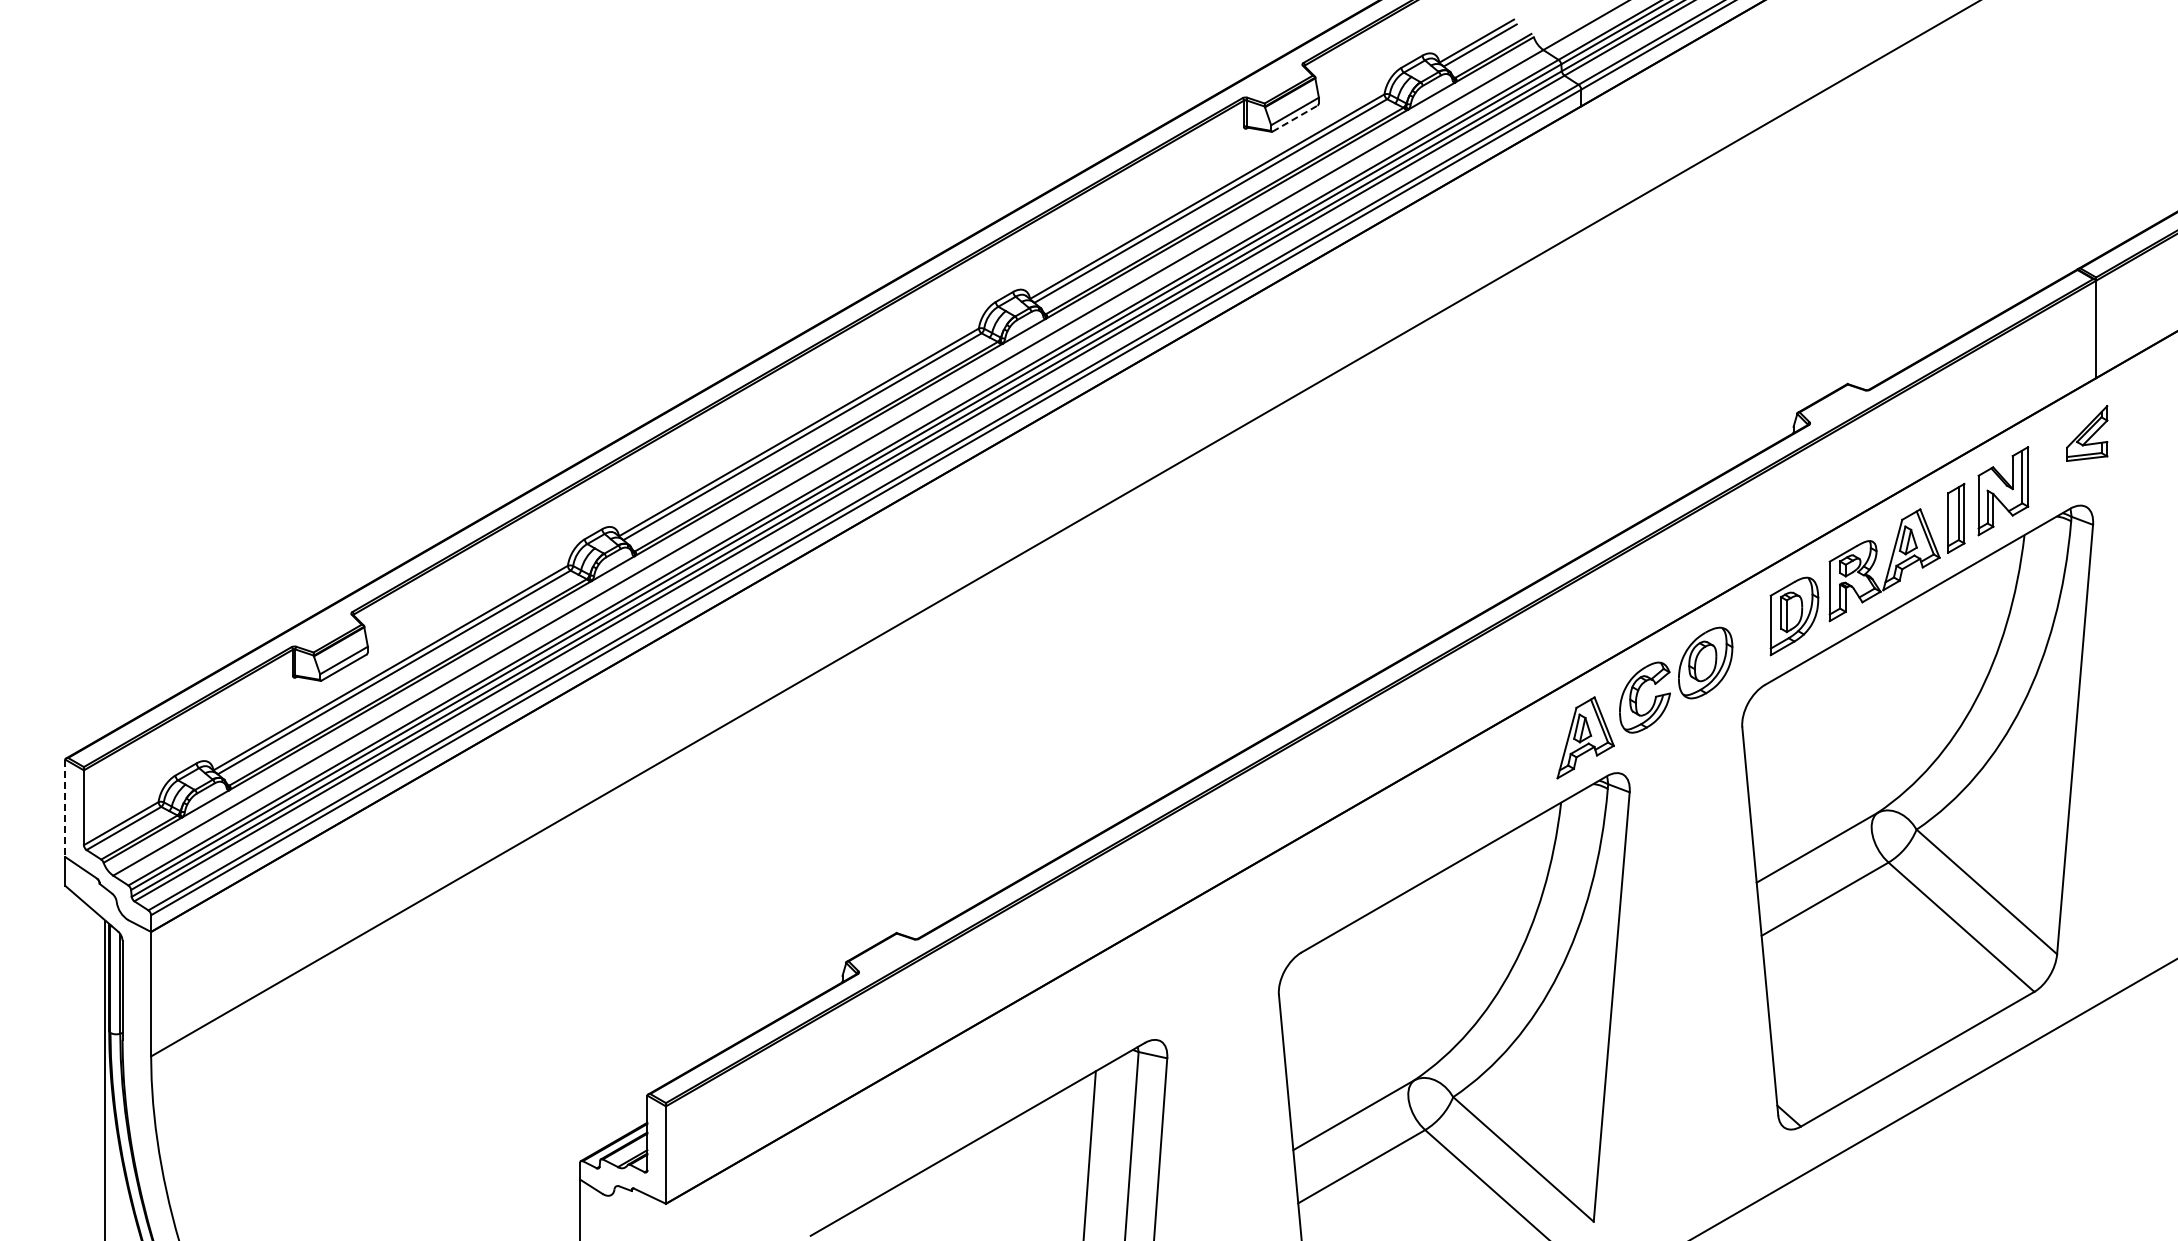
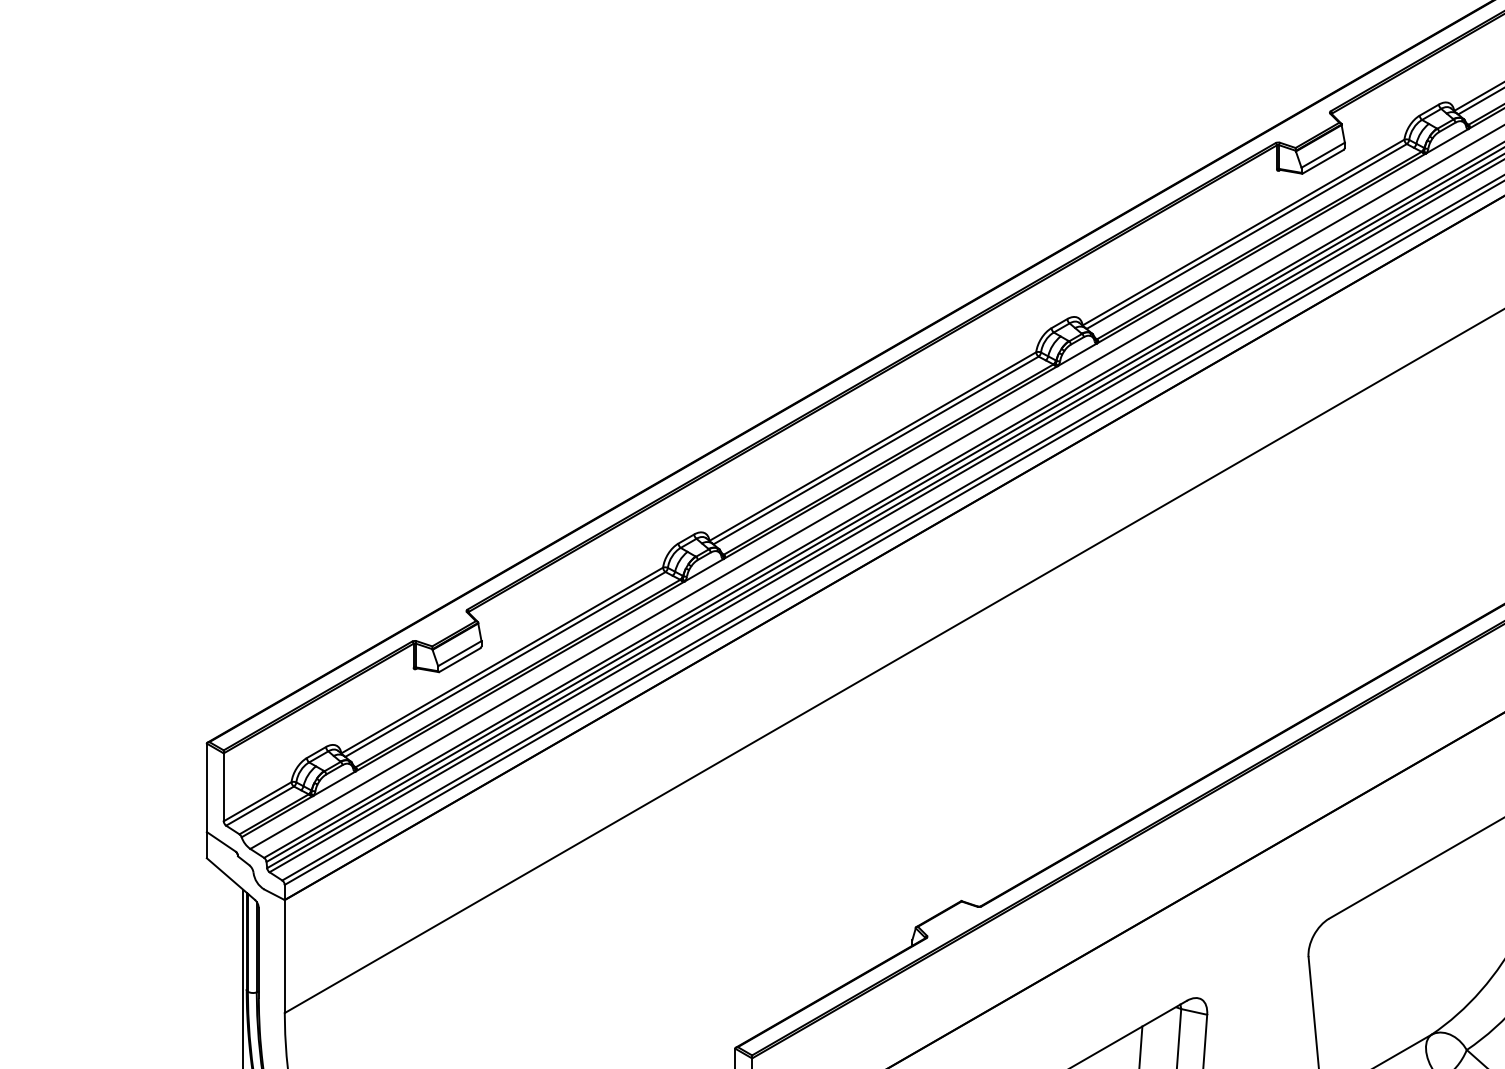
line: (1295, 118) -> (1323, 161), dashed -> solid
line: (65, 808) -> (207, 787), dashed -> solid

